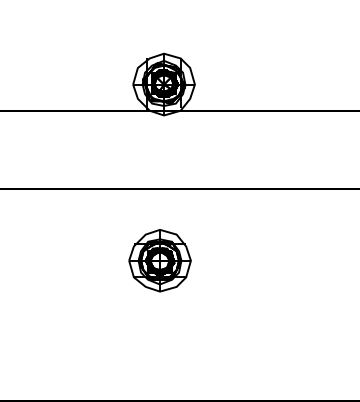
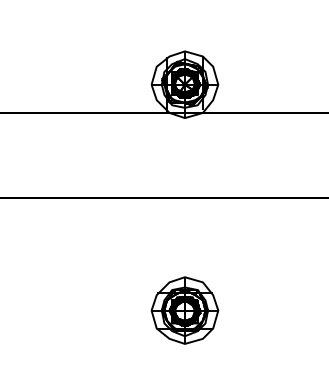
part: (159, 260) -> (184, 310), moved

